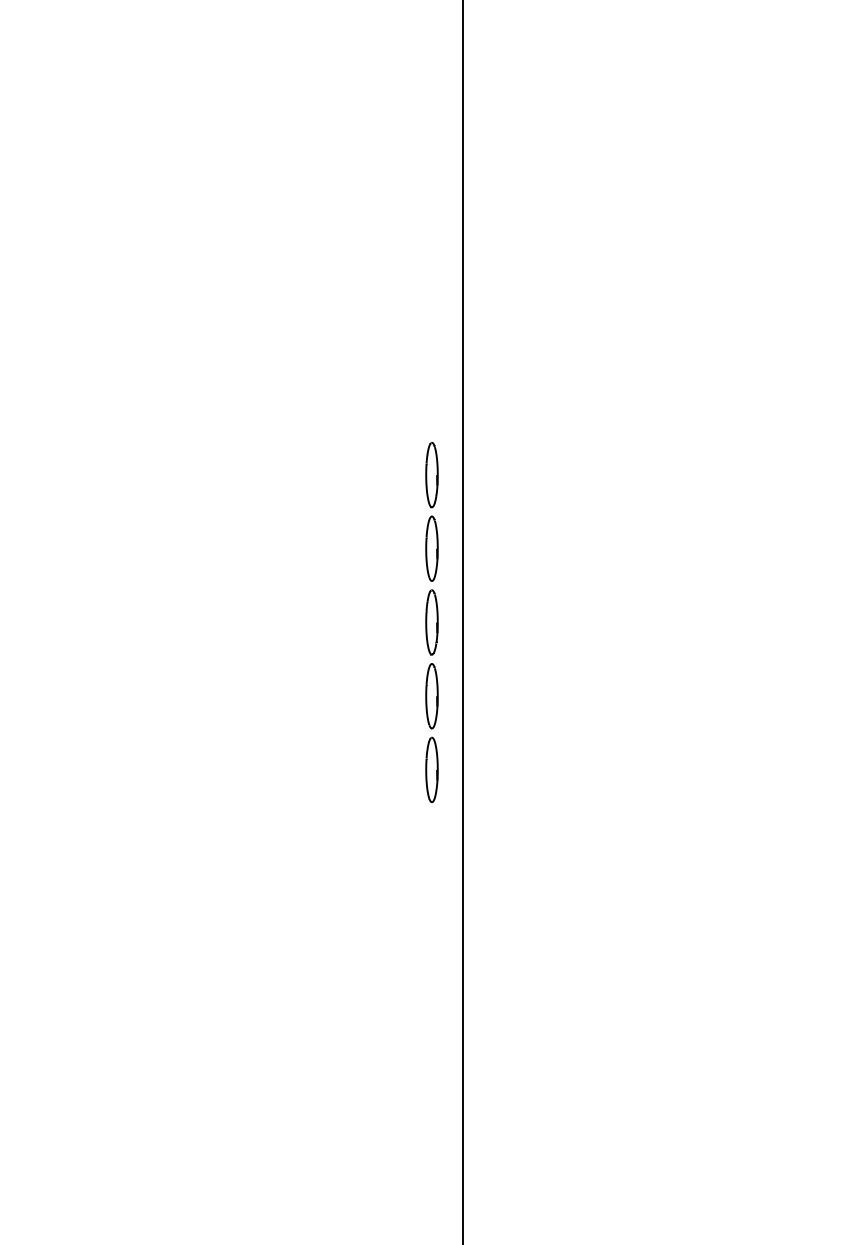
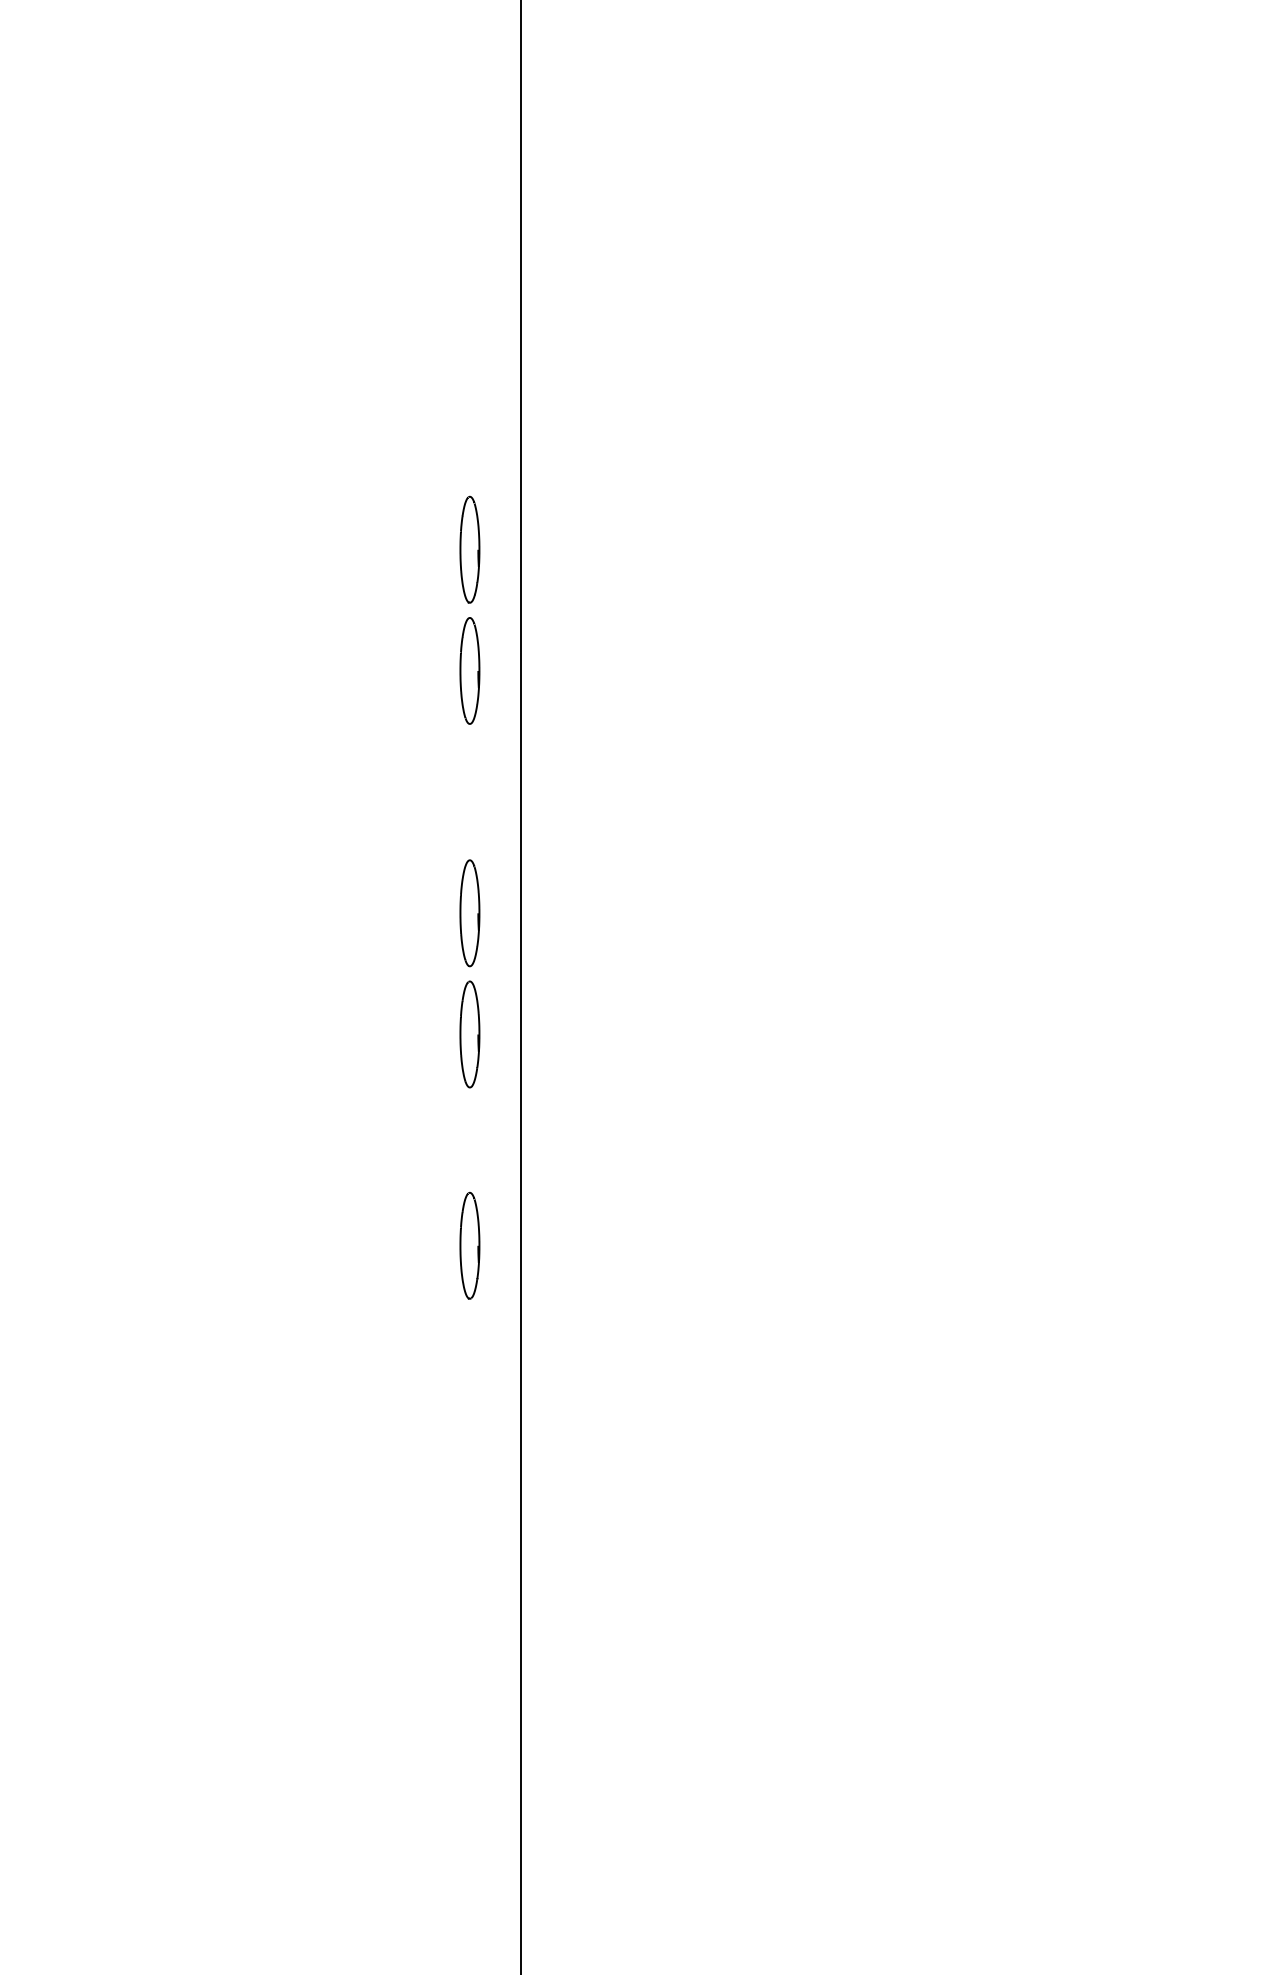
part: (431, 622) -> (469, 1245), moved

